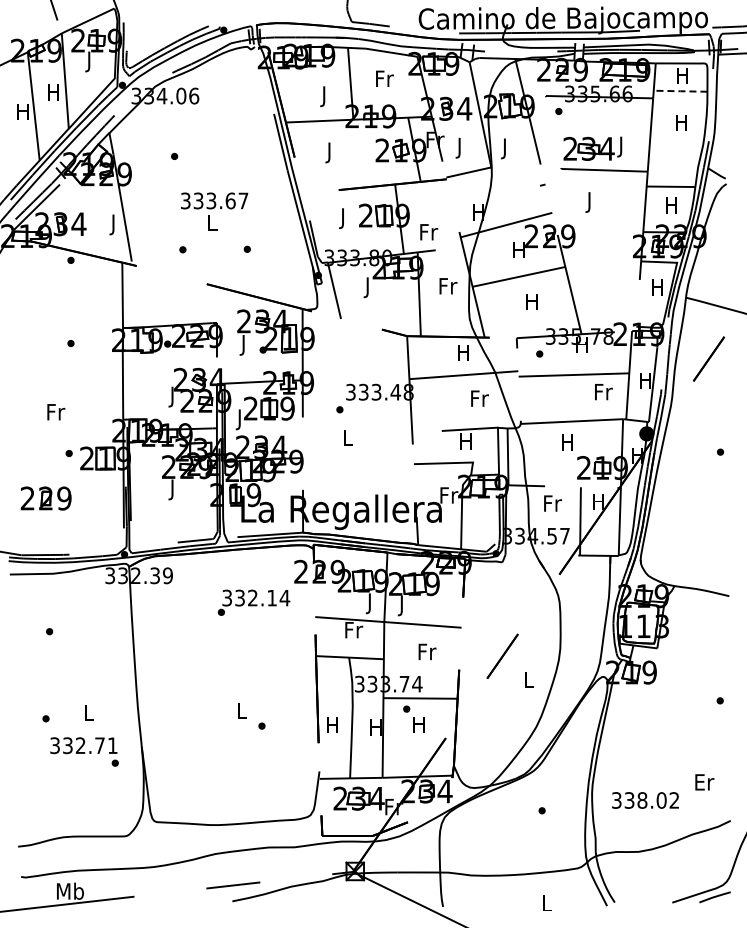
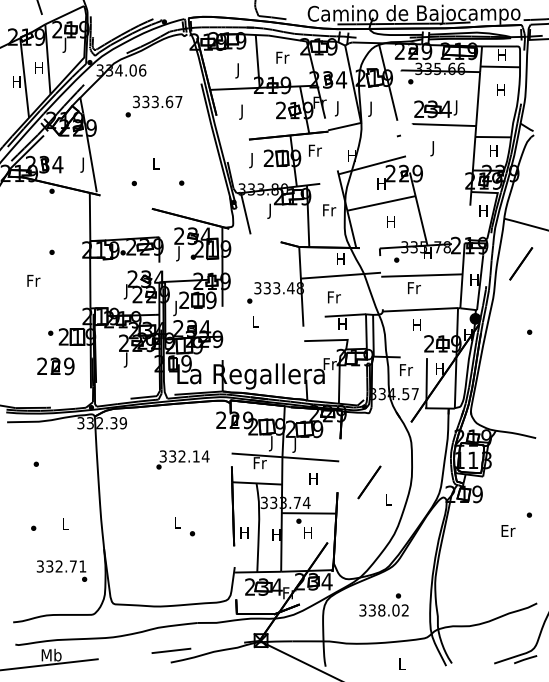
line: (680, 91) -> (500, 67), dashed -> solid
text: (214, 200) -> (157, 101), moved
text: (429, 232) -> (315, 150), moved
text: (603, 392) -> (414, 288), moved
text: (479, 398) -> (334, 297), moved
text: (56, 412) -> (34, 281), moved
part: (45, 498) -> (55, 366), moved
text: (253, 602) -> (182, 459), moved
text: (427, 651) -> (314, 478), Fr -> H
text: (84, 751) -> (61, 570), moved
text: (704, 782) -> (508, 531), moved
text: (645, 800) -> (384, 610), moved

